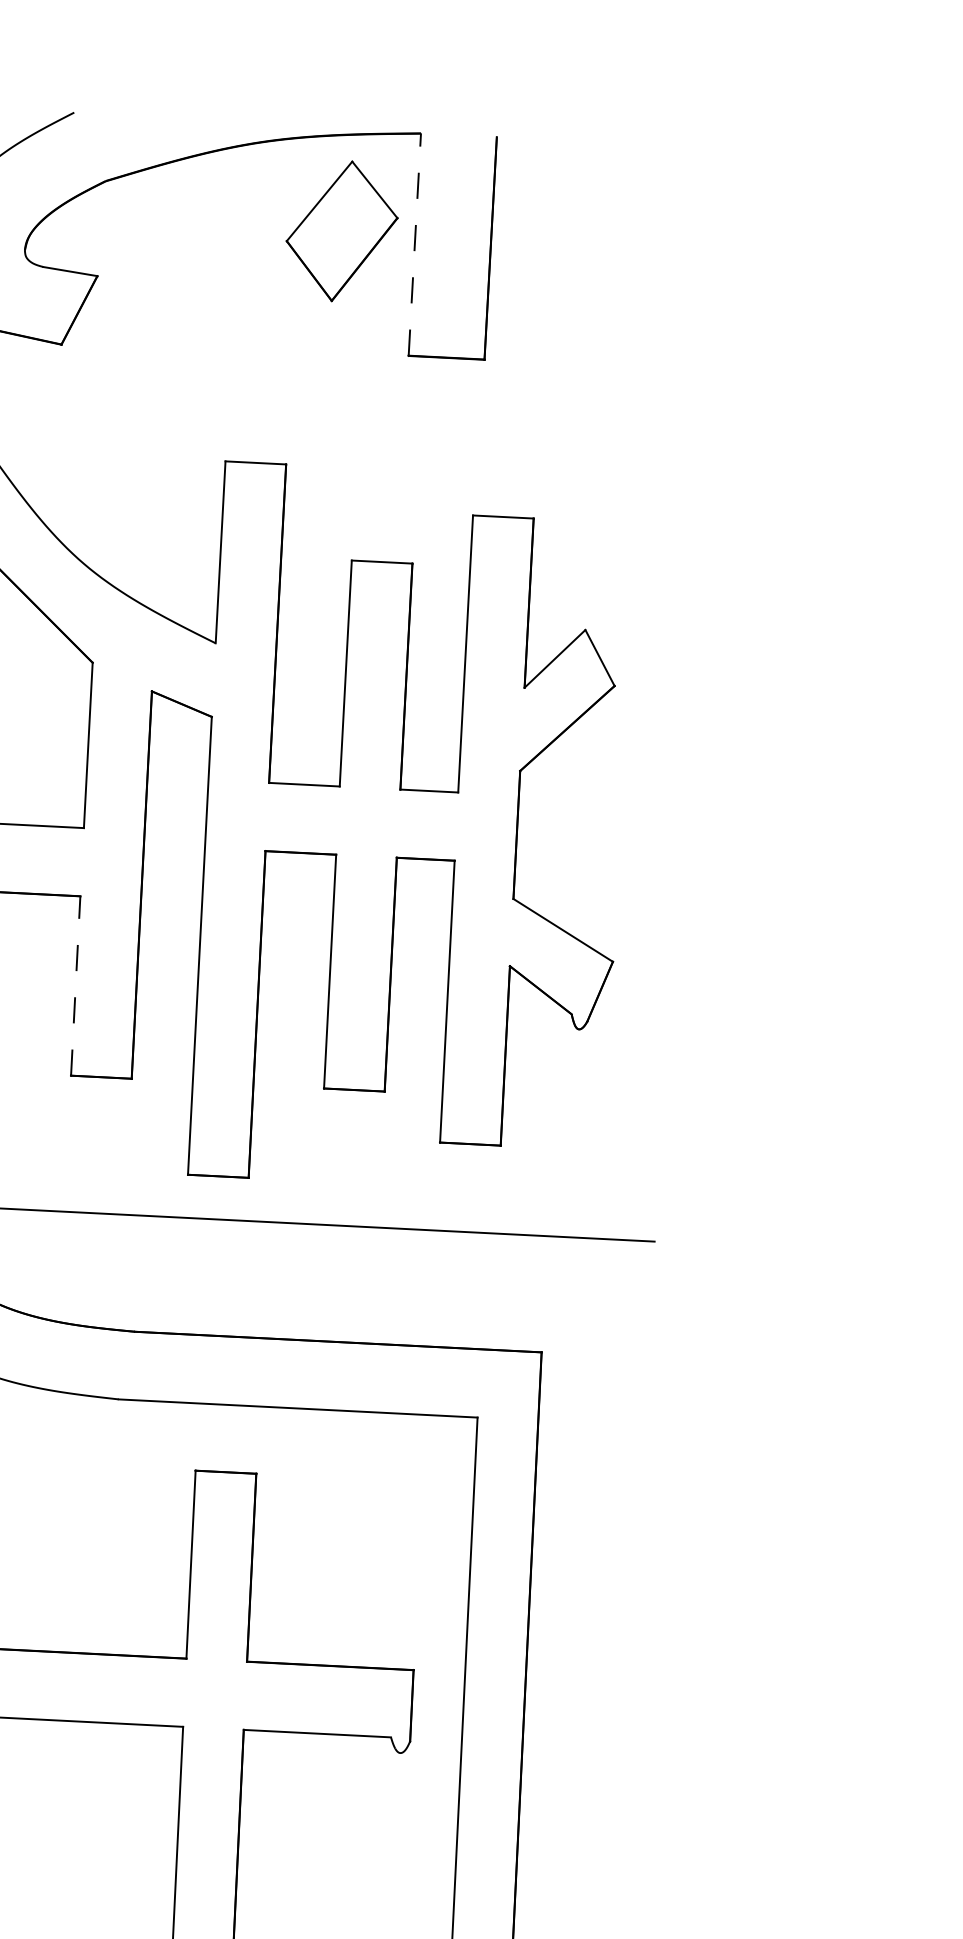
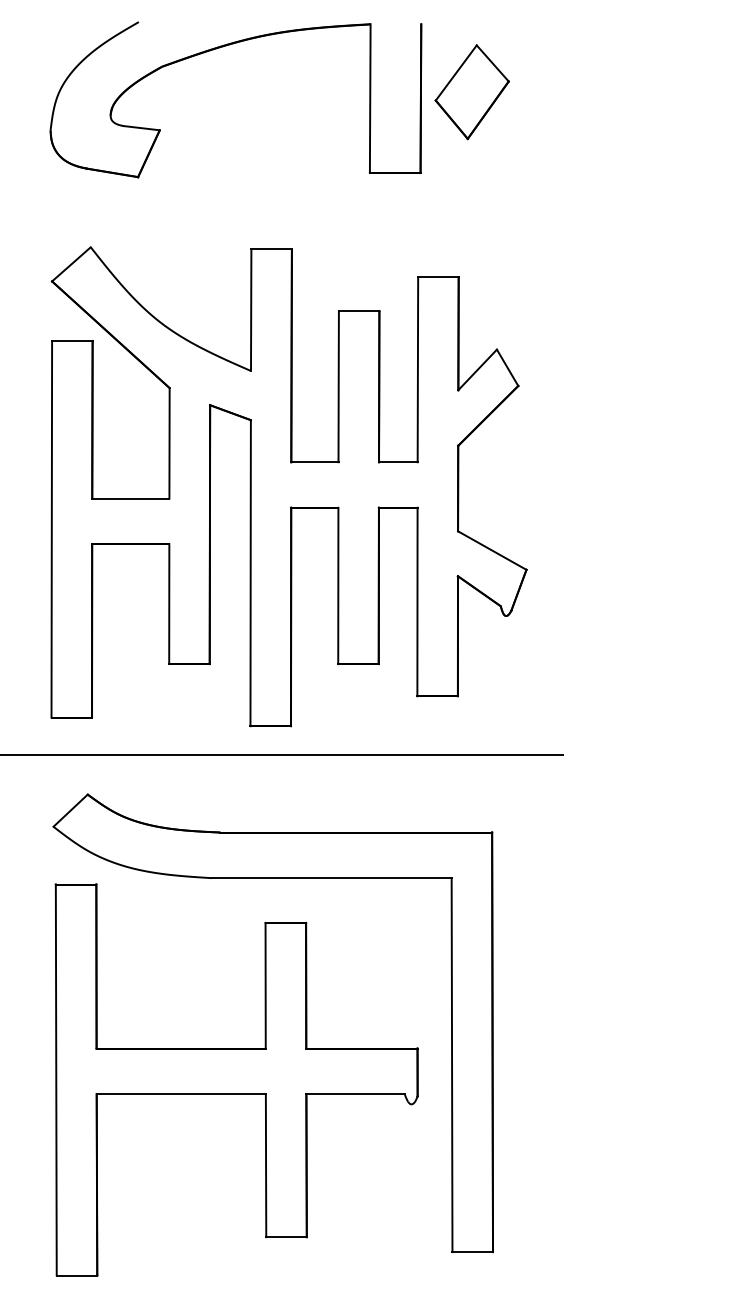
part: (340, 231) -> (471, 92), moved
line: (415, 244) -> (370, 98), dashed -> solid
line: (76, 986) -> (169, 604), dashed -> solid

